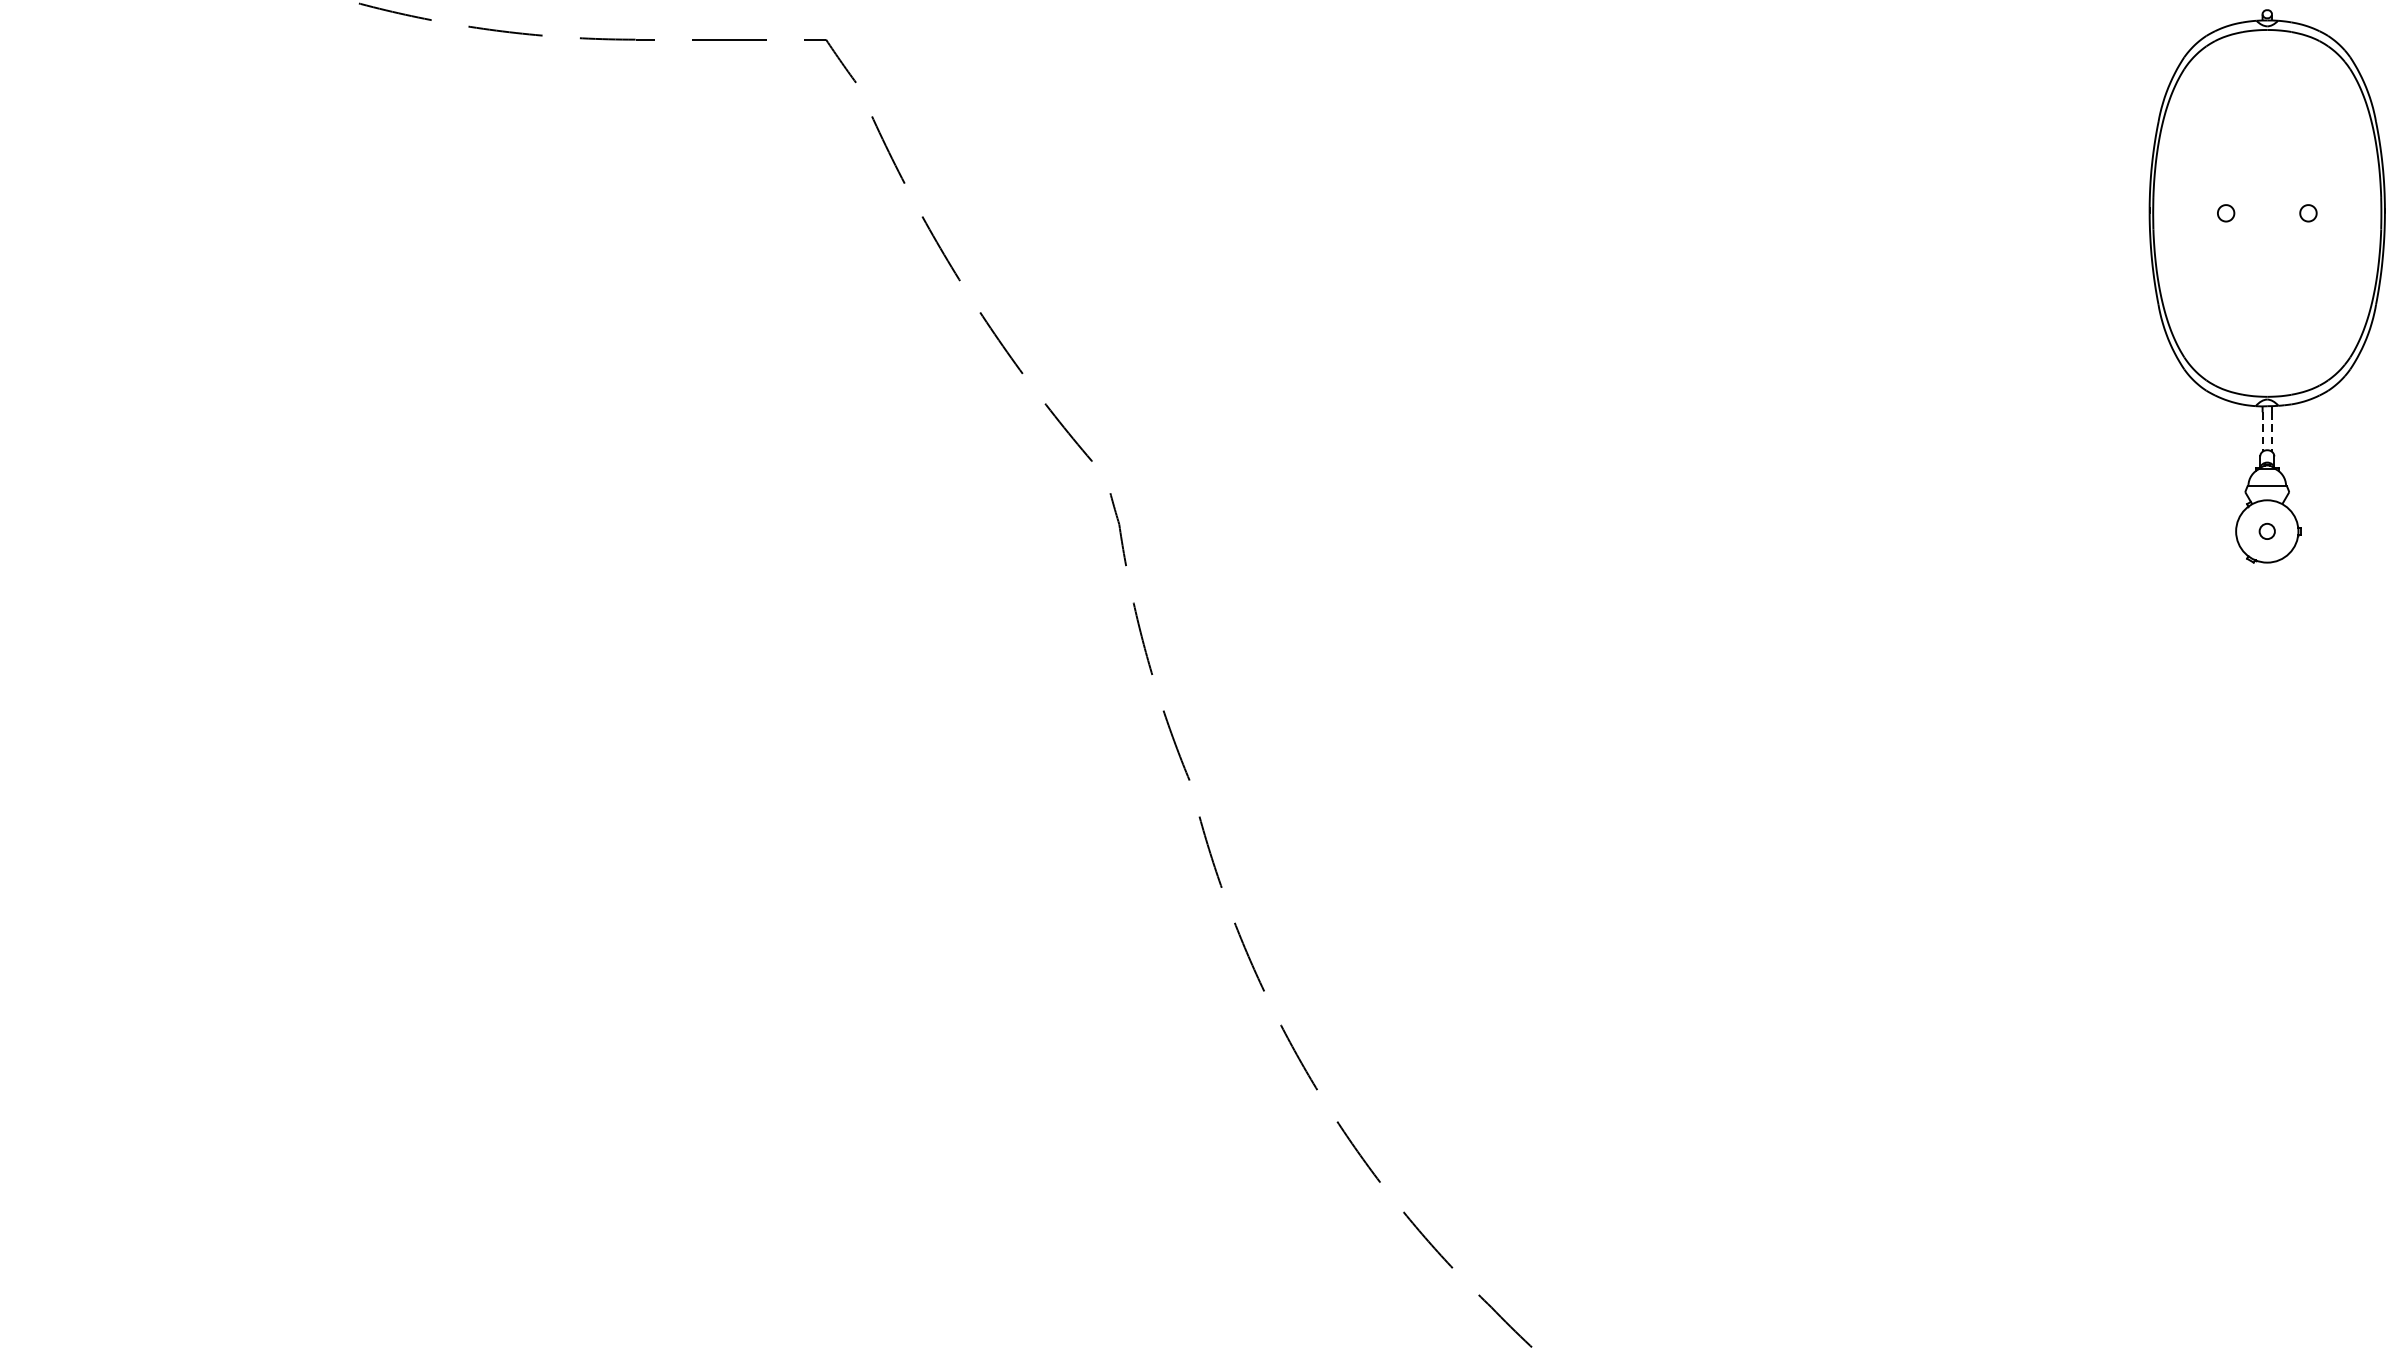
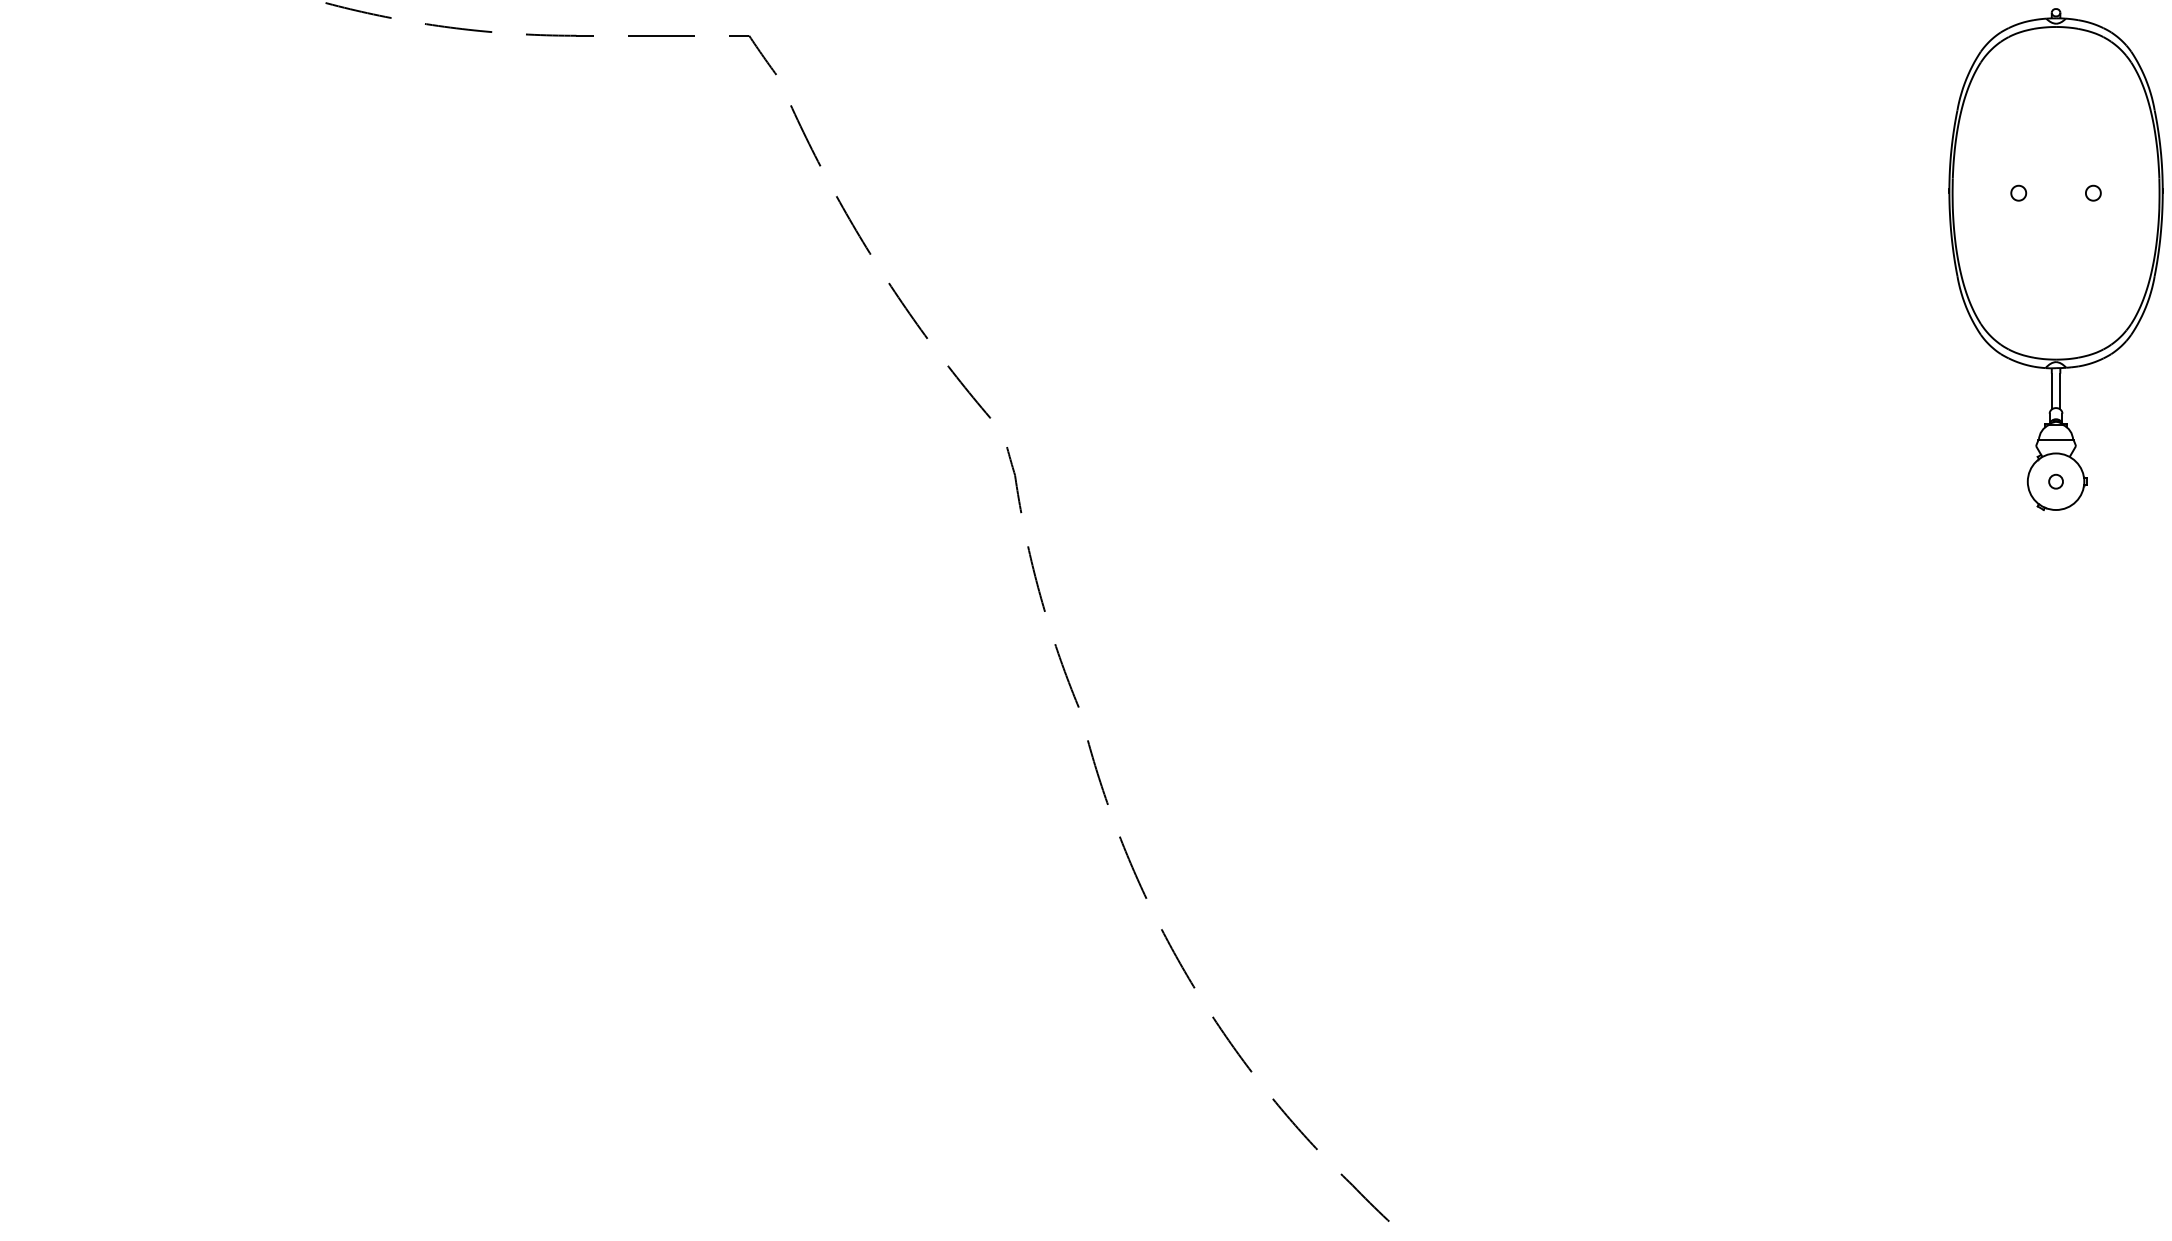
line: (2262, 431) -> (2051, 391), dashed -> solid
line: (2272, 431) -> (2060, 391), dashed -> solid

